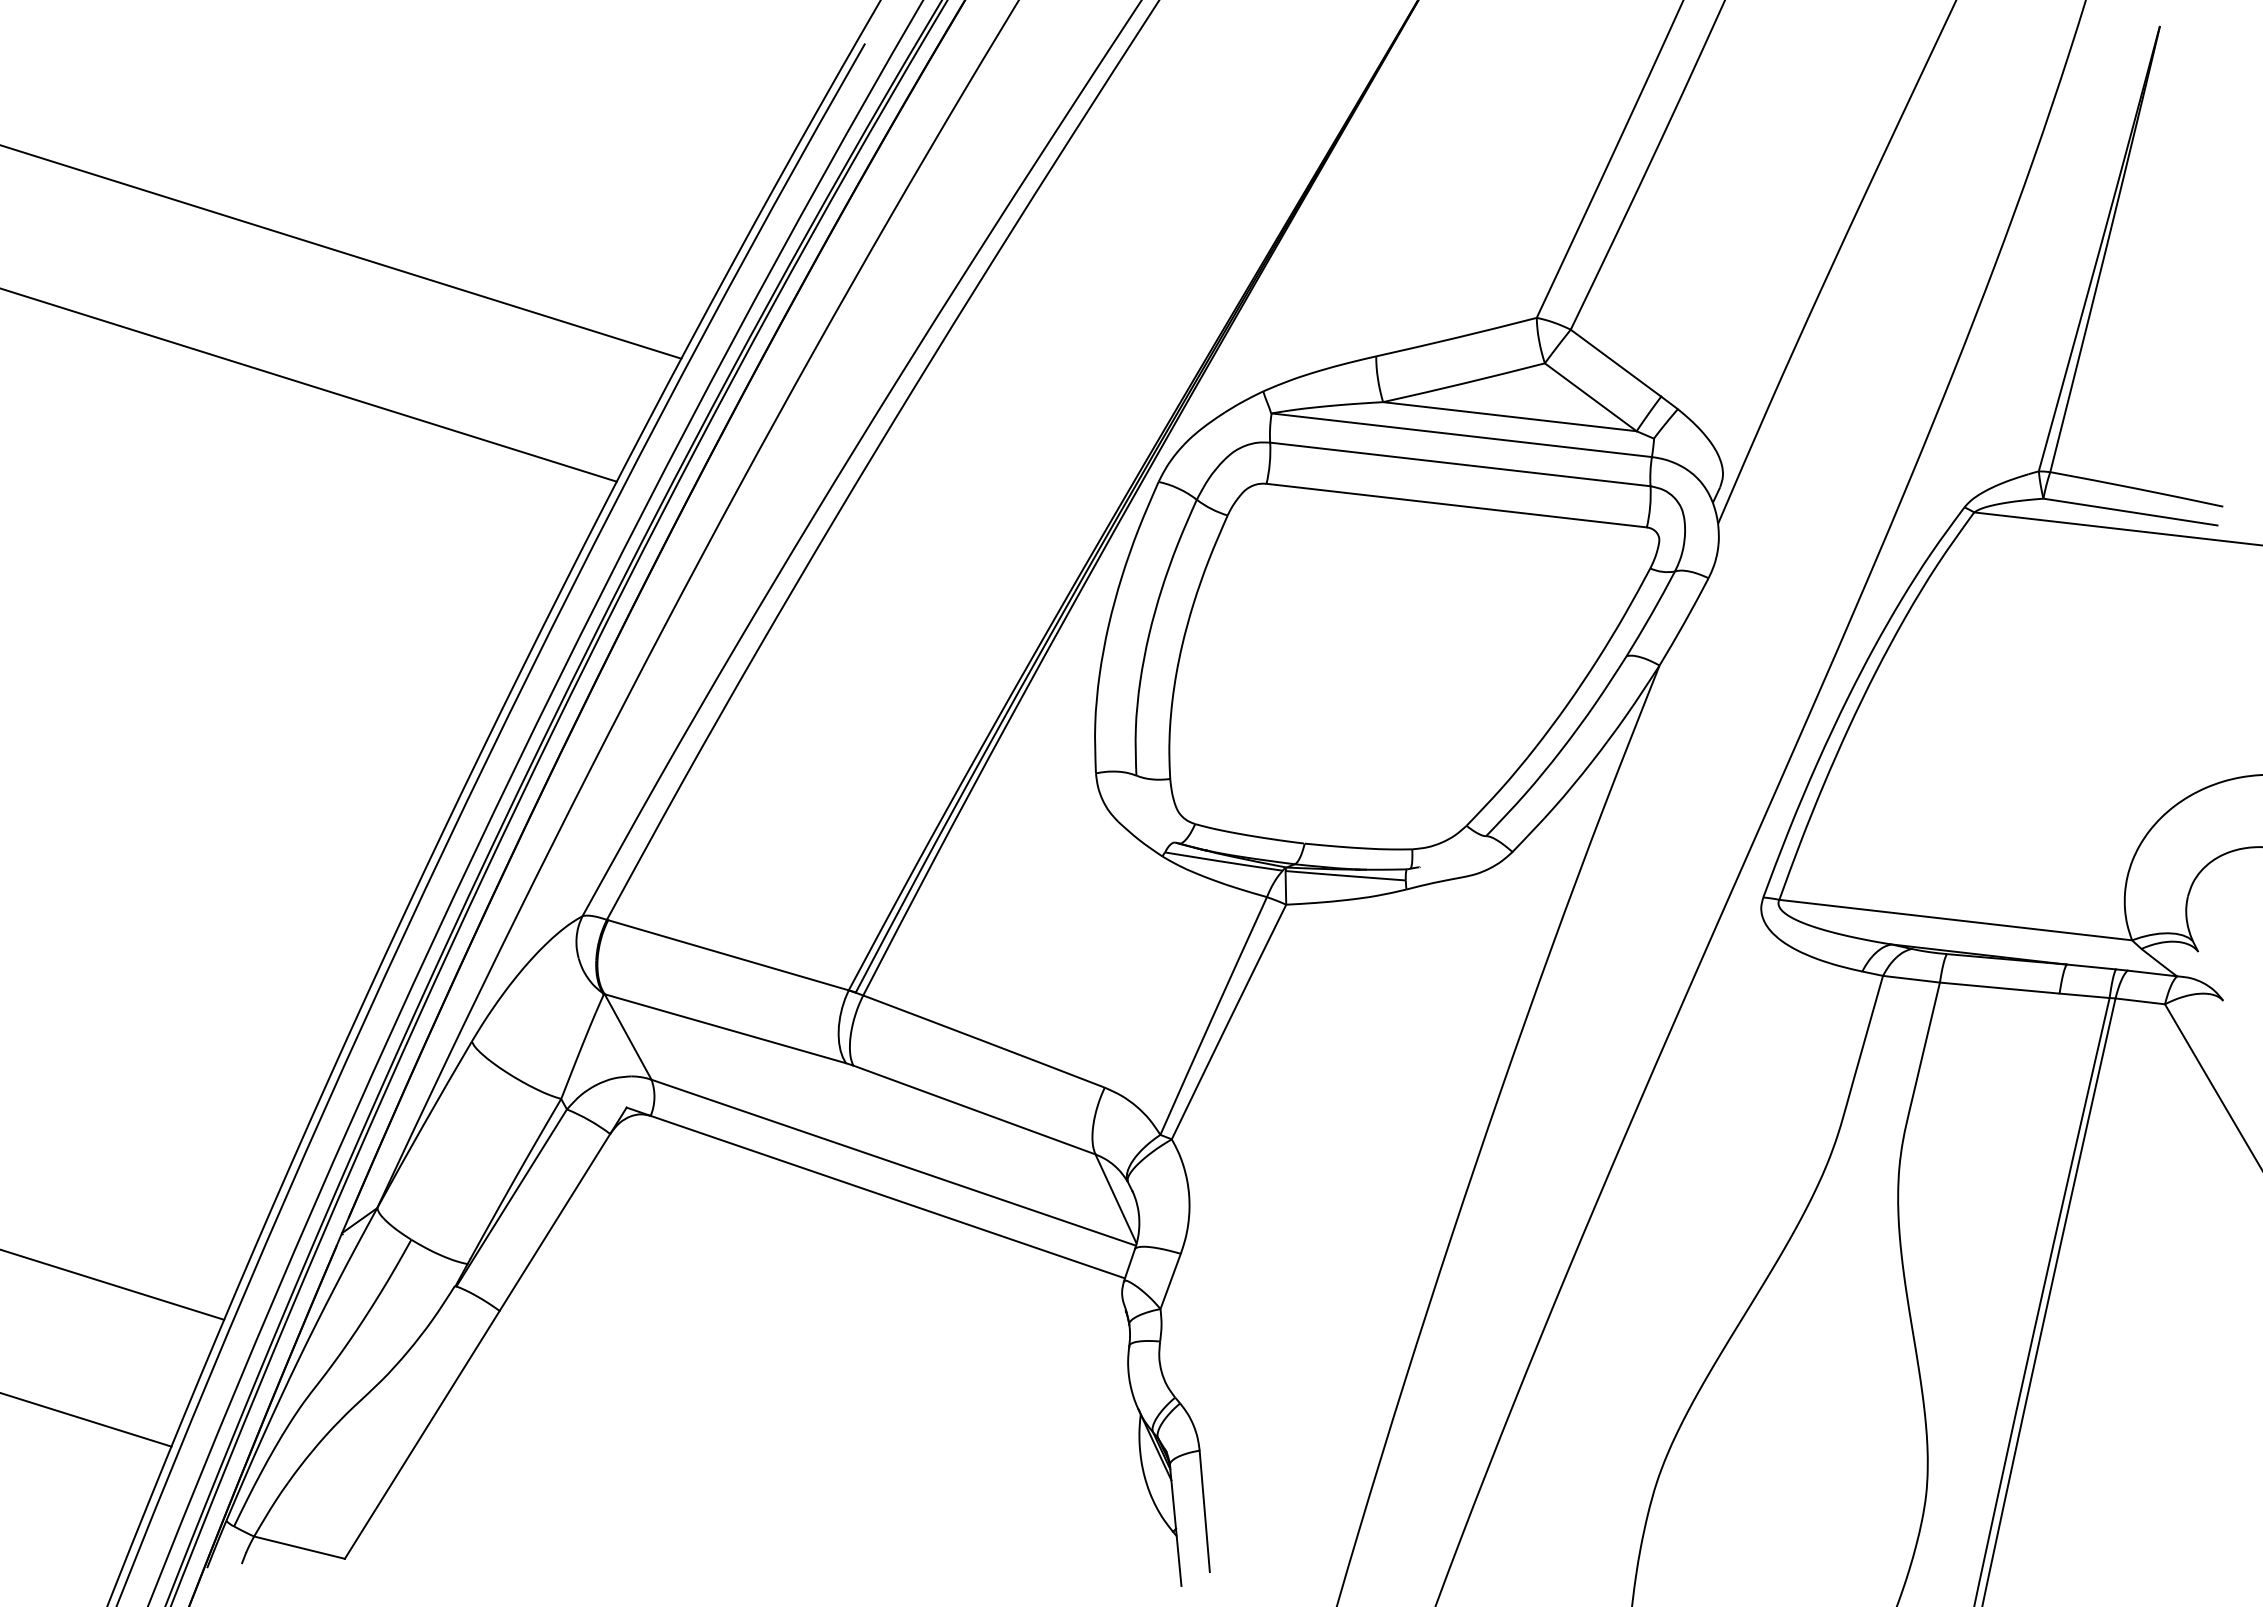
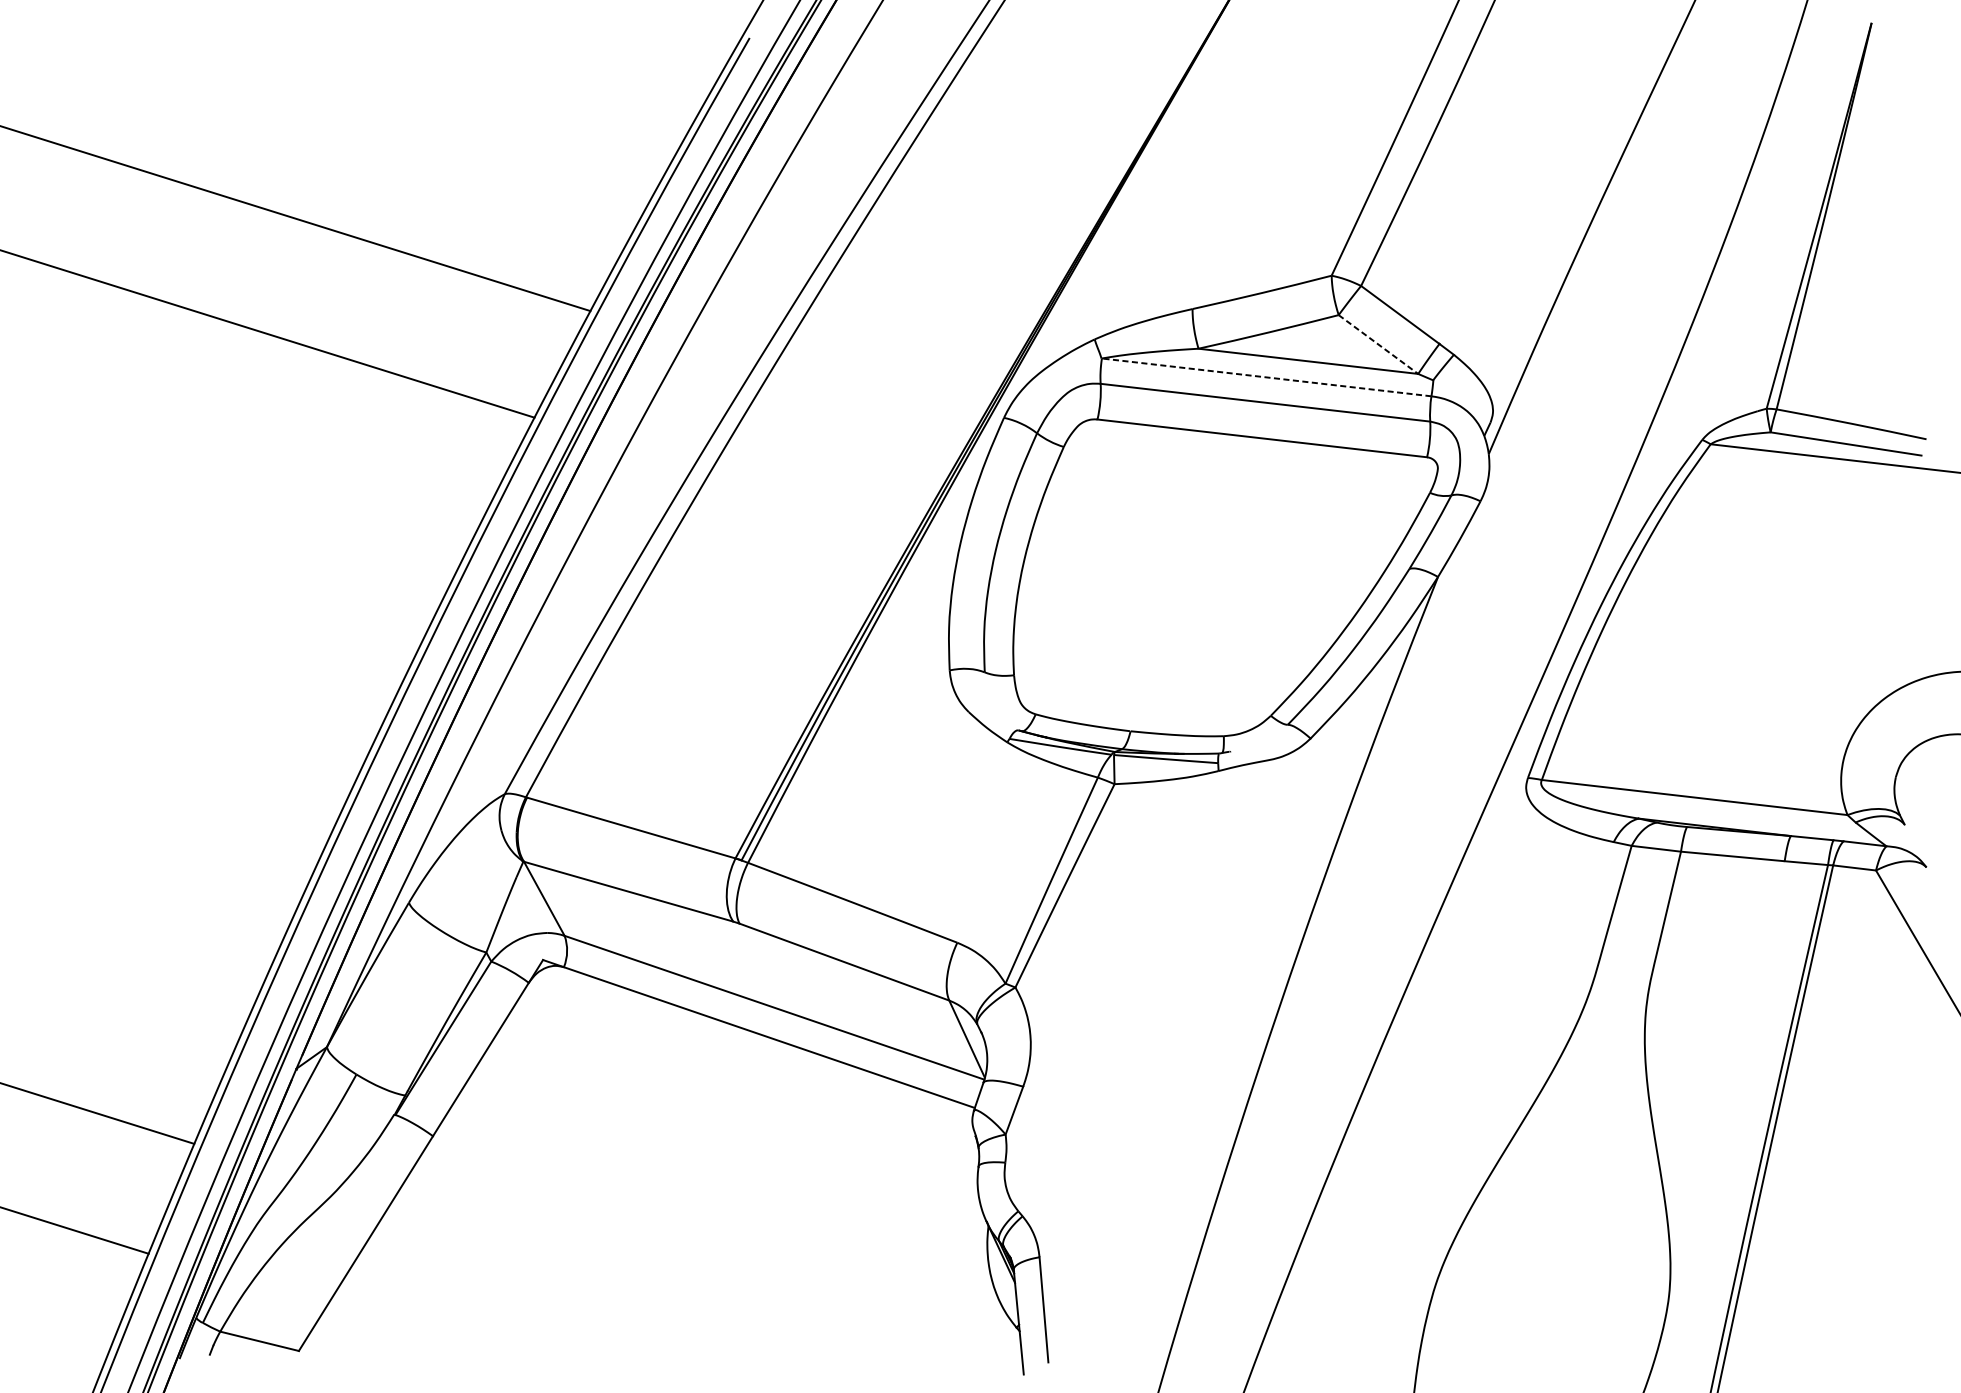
line: (1591, 397) -> (1379, 344), solid -> dashed
line: (1461, 435) -> (1266, 377), solid -> dashed

